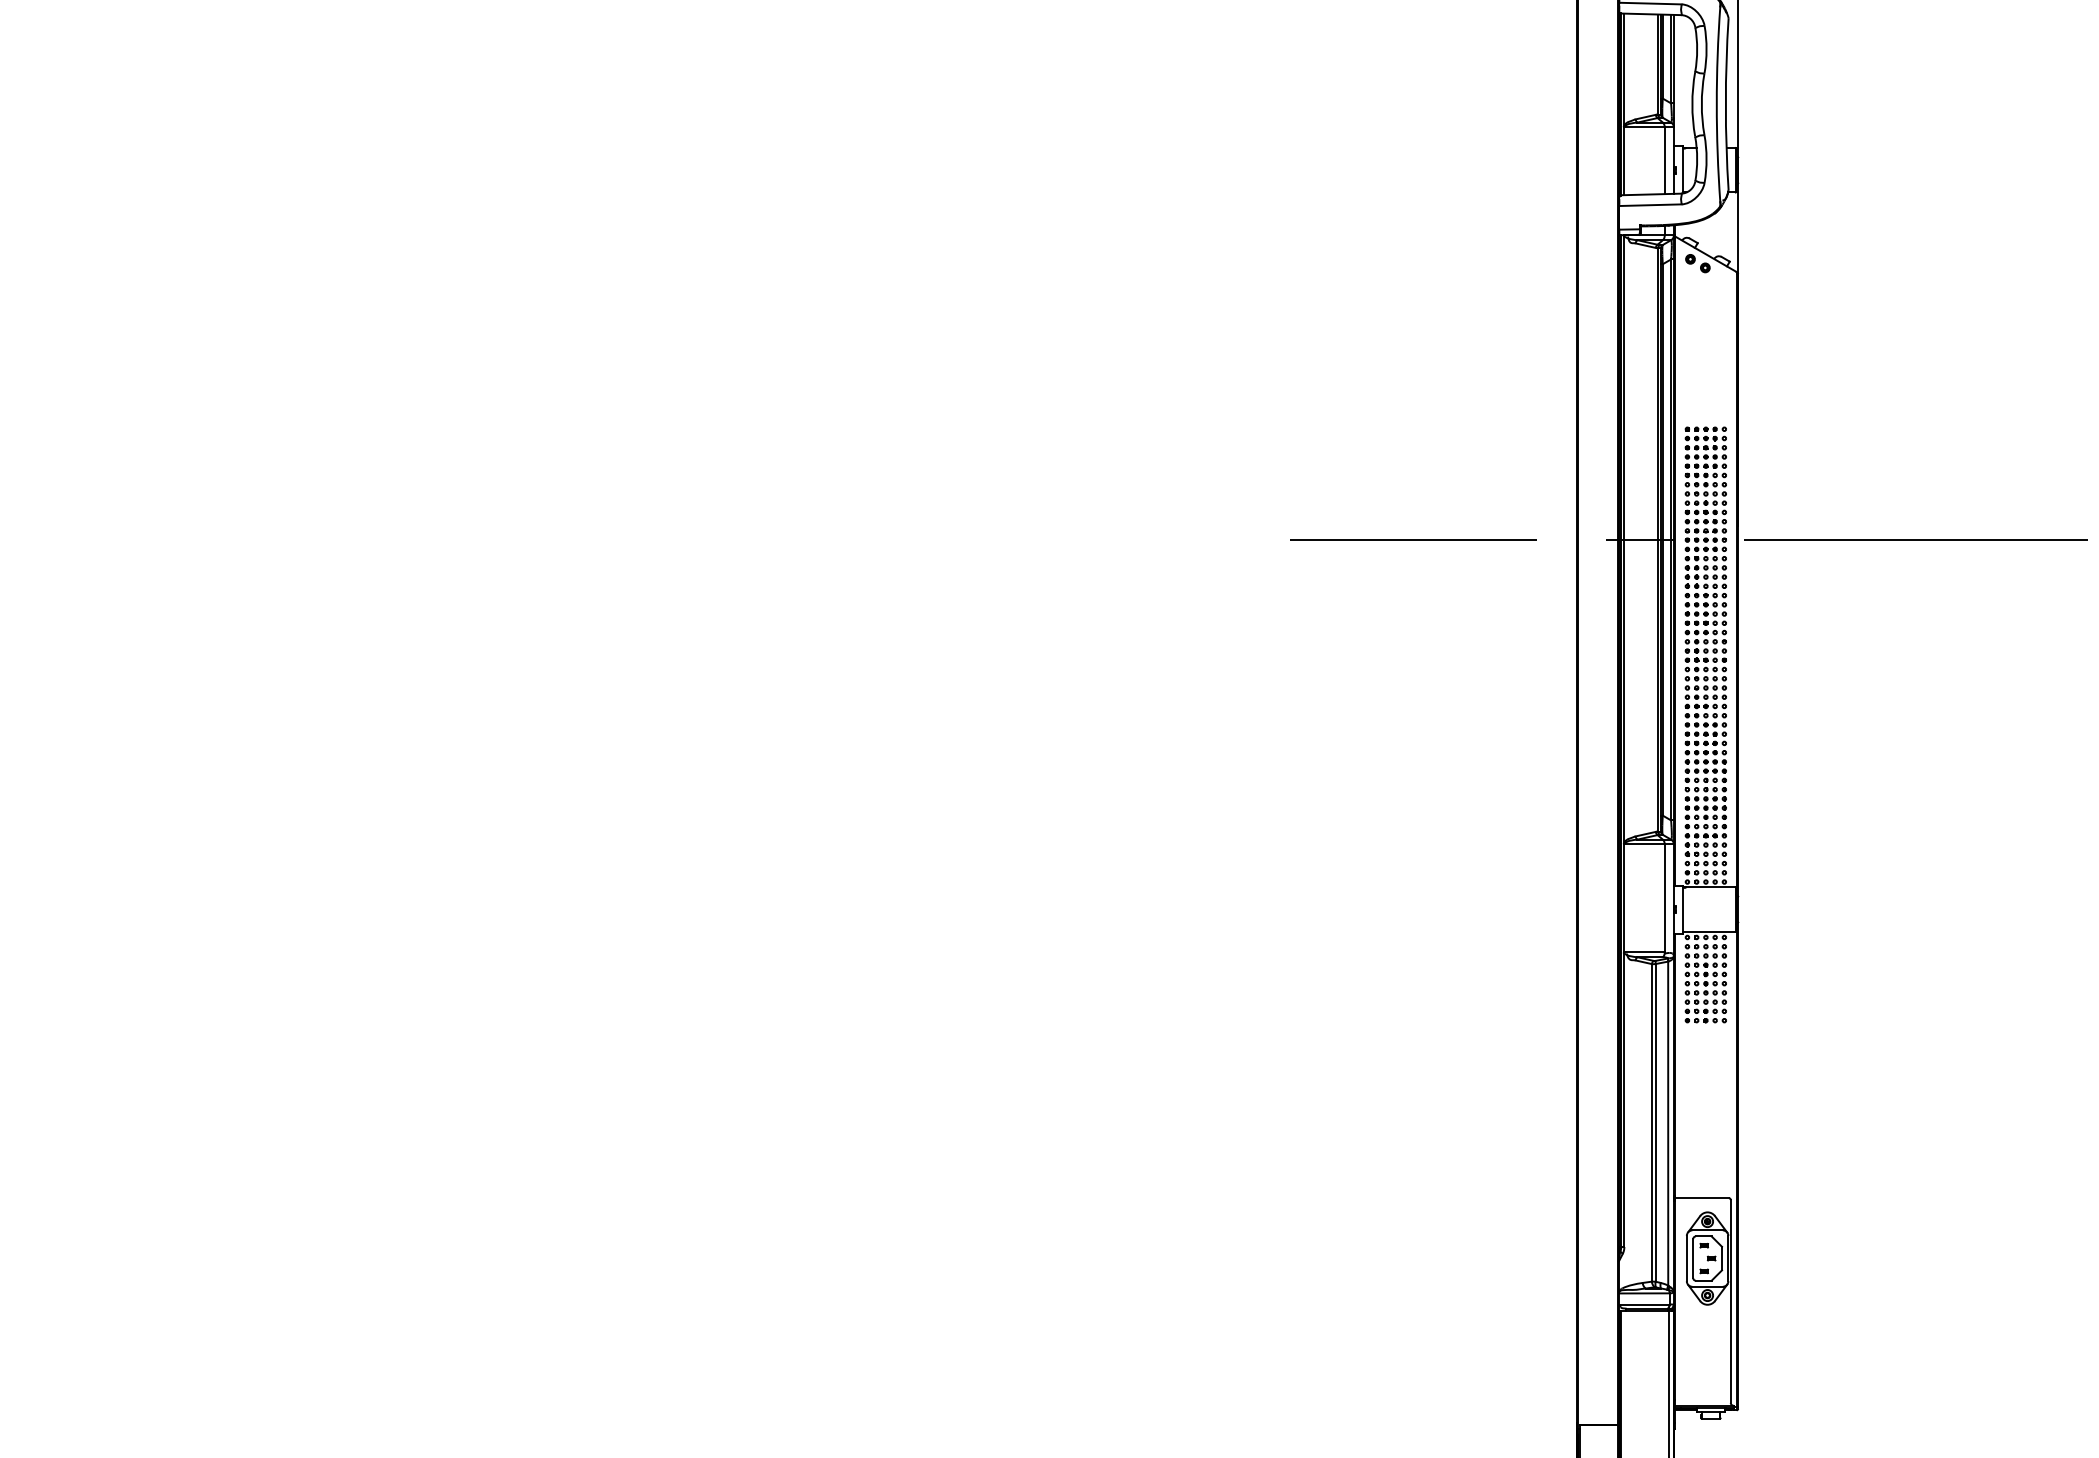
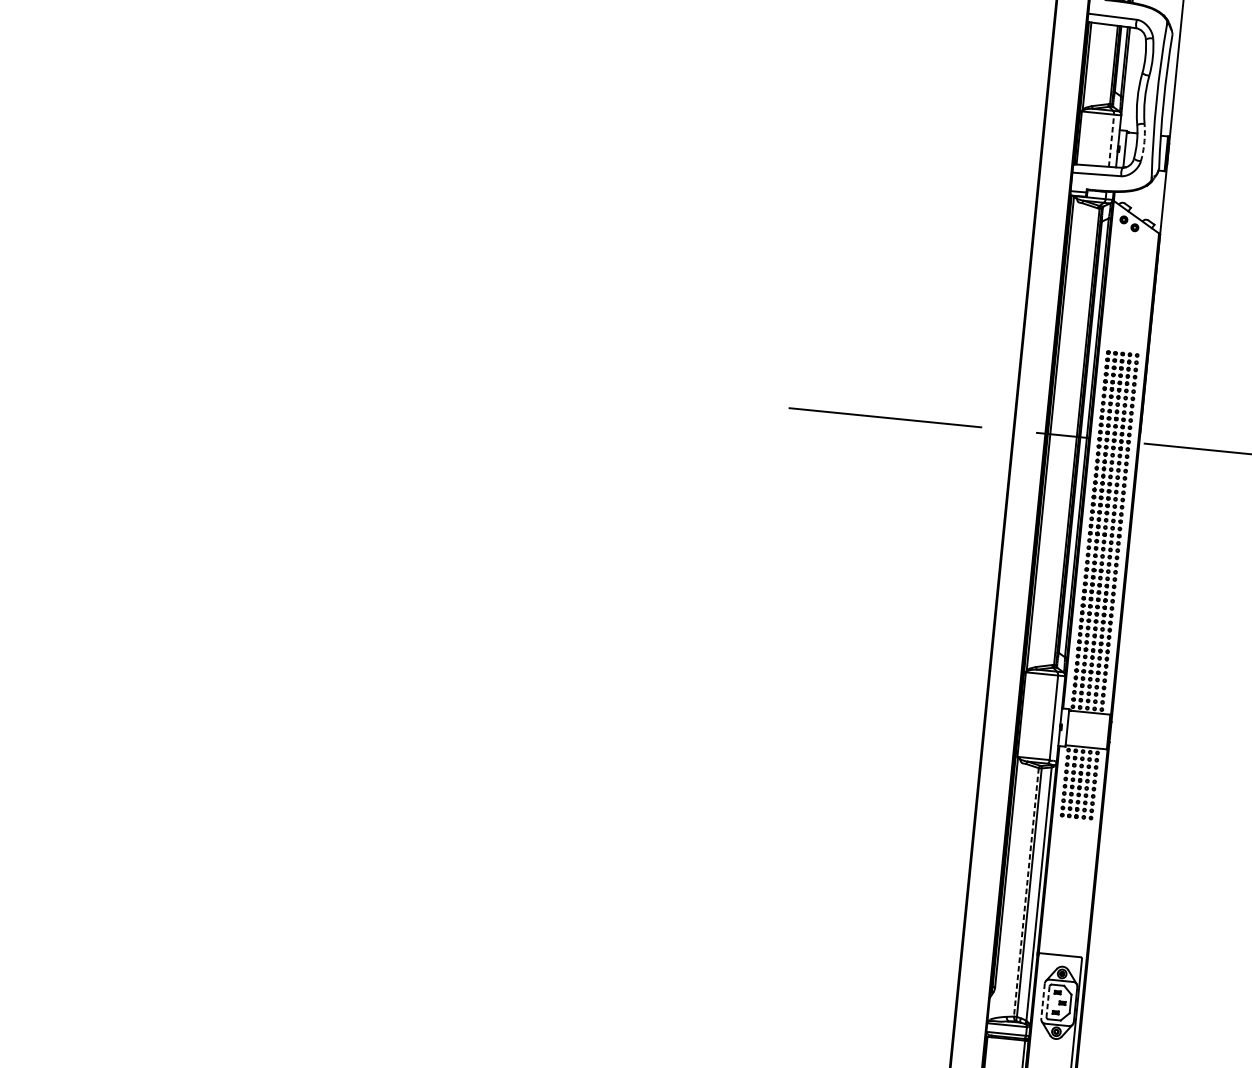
arc: (1706, 159) -> (1144, 143), solid -> dashed
line: (1664, 160) -> (1111, 140), solid -> dashed
line: (1651, 1122) -> (1026, 892), solid -> dashed
line: (1686, 1258) -> (1042, 1001), solid -> dashed
line: (1693, 1259) -> (1048, 1002), solid -> dashed

